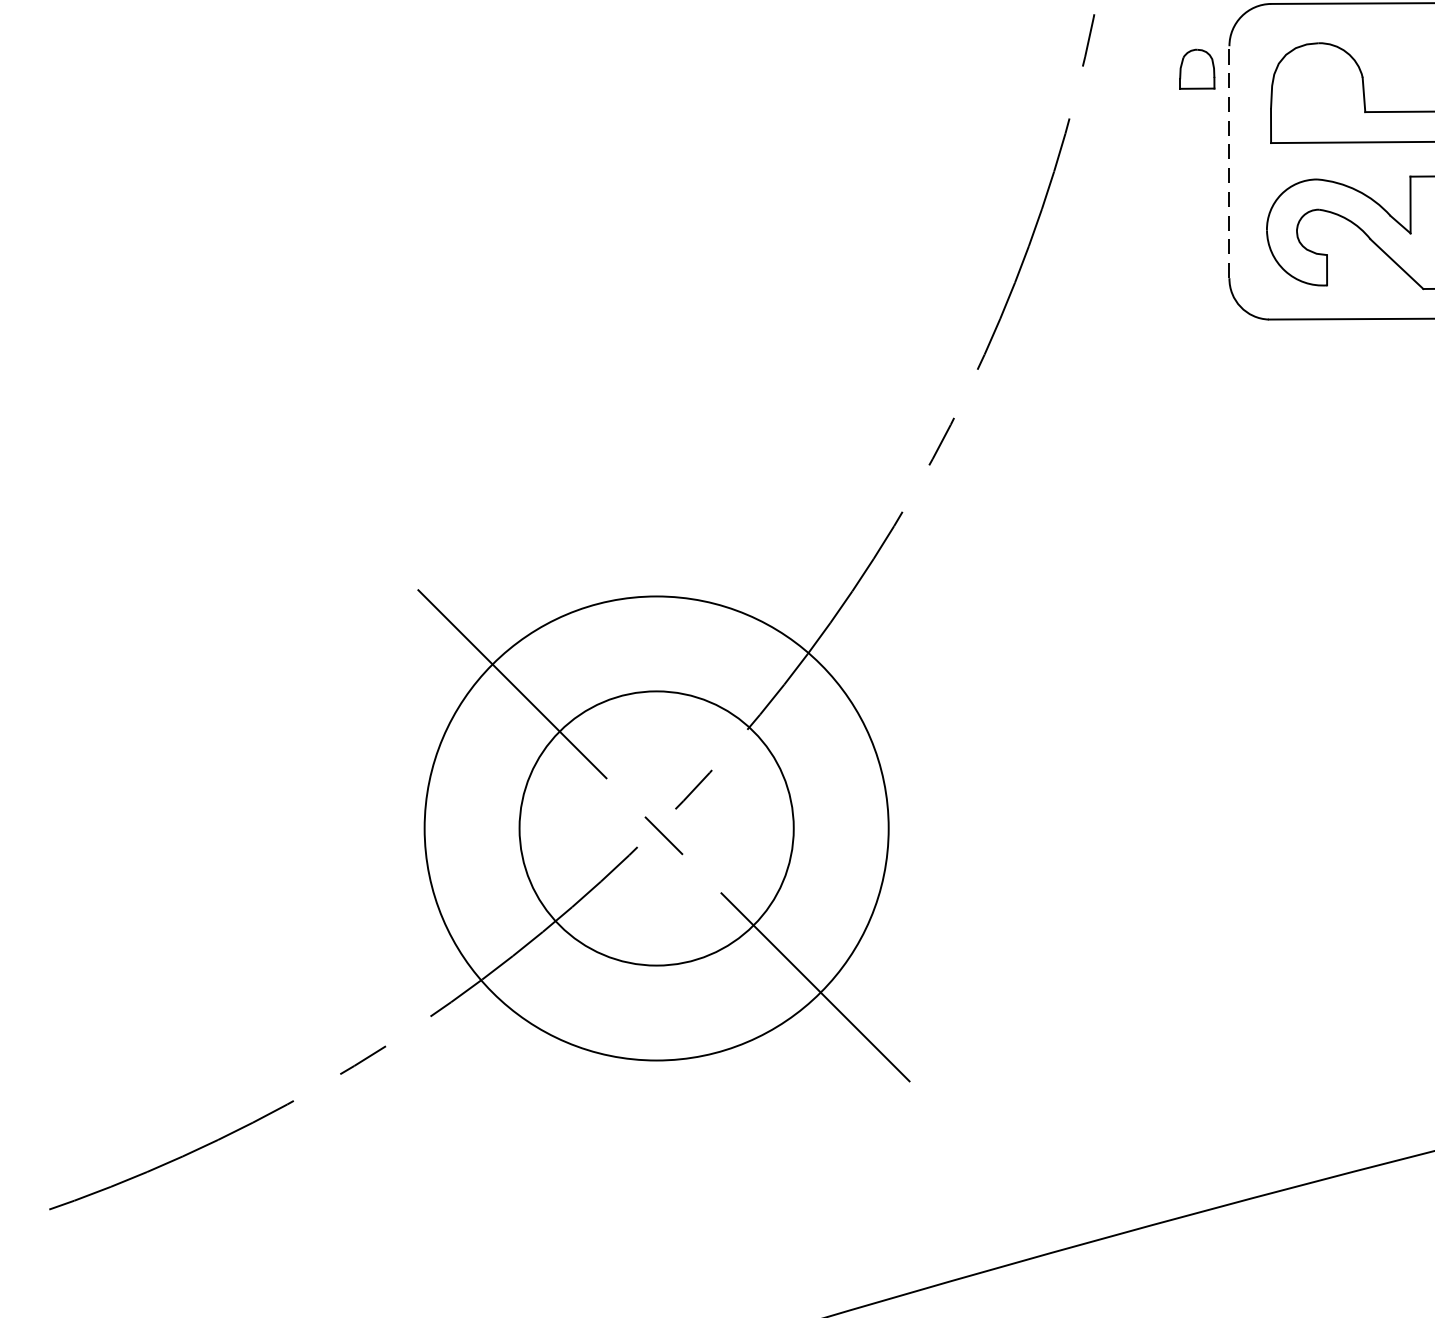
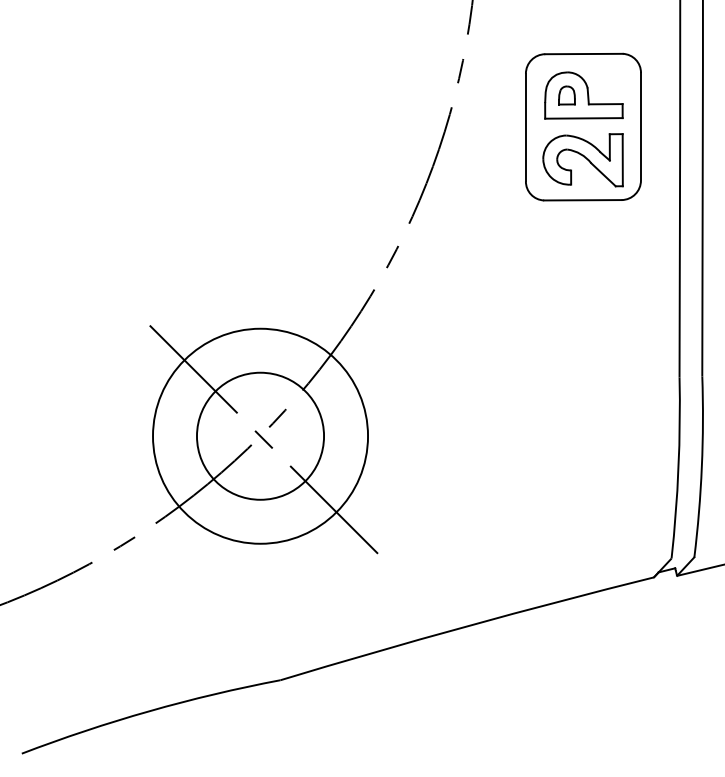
part: (1196, 69) -> (566, 95), moved
line: (1228, 162) -> (525, 127), dashed -> solid

